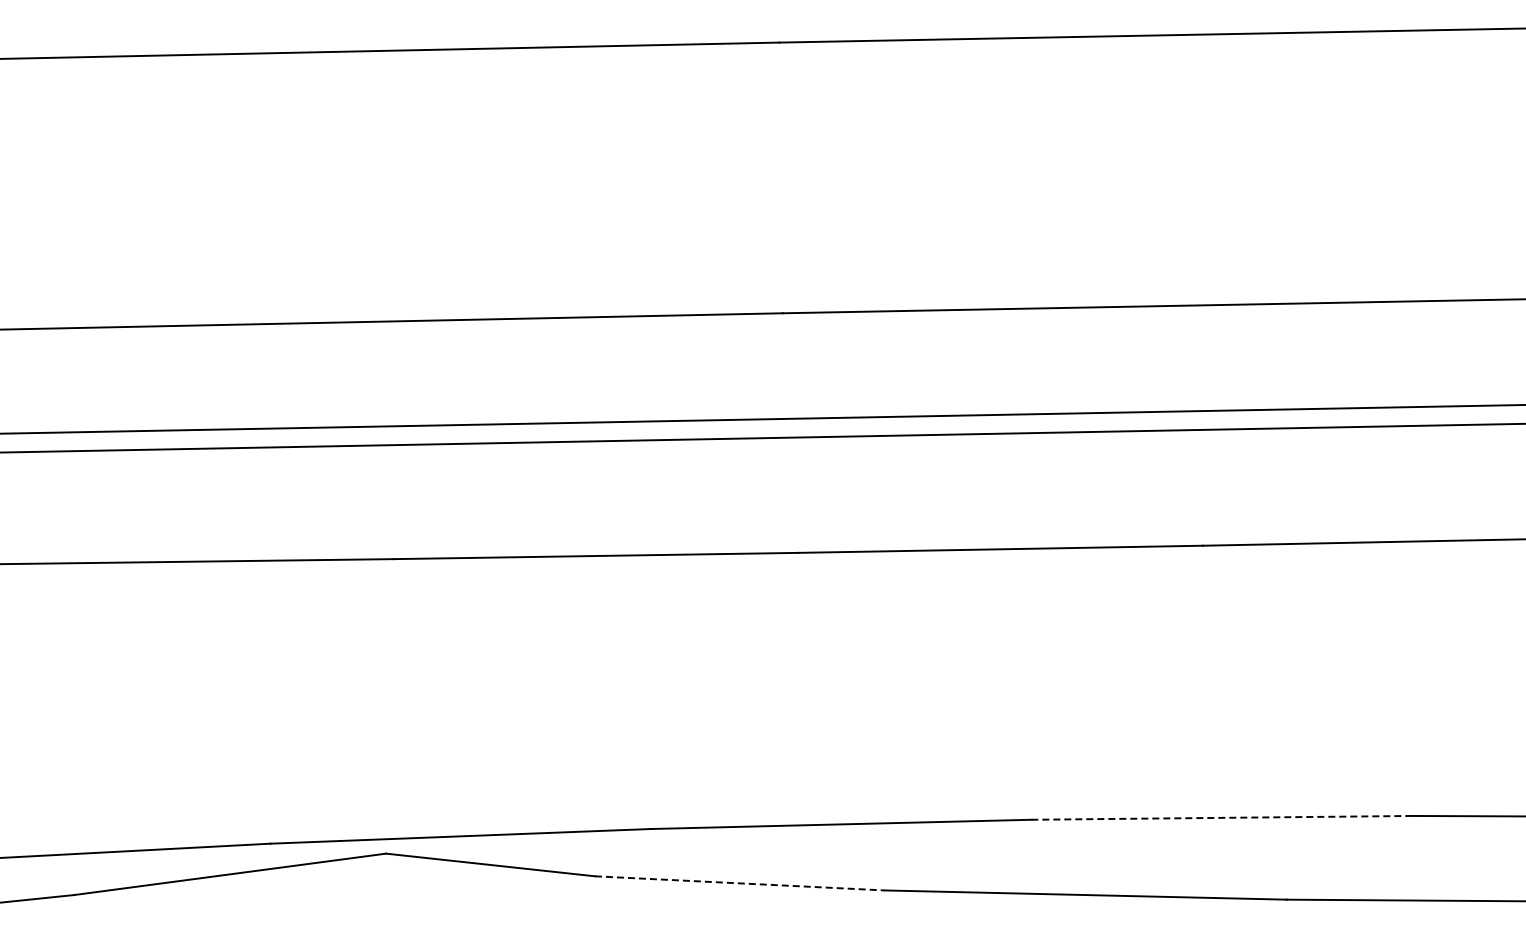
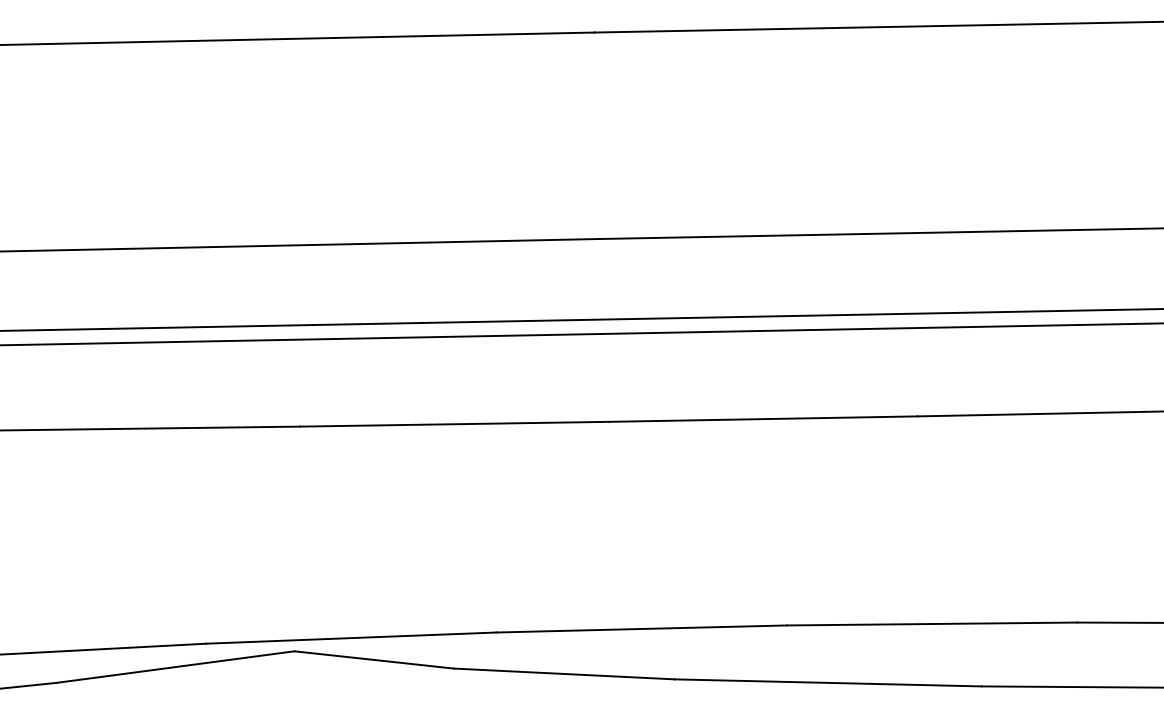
line: (1221, 817) -> (931, 623), dashed -> solid
line: (739, 883) -> (564, 674), dashed -> solid

